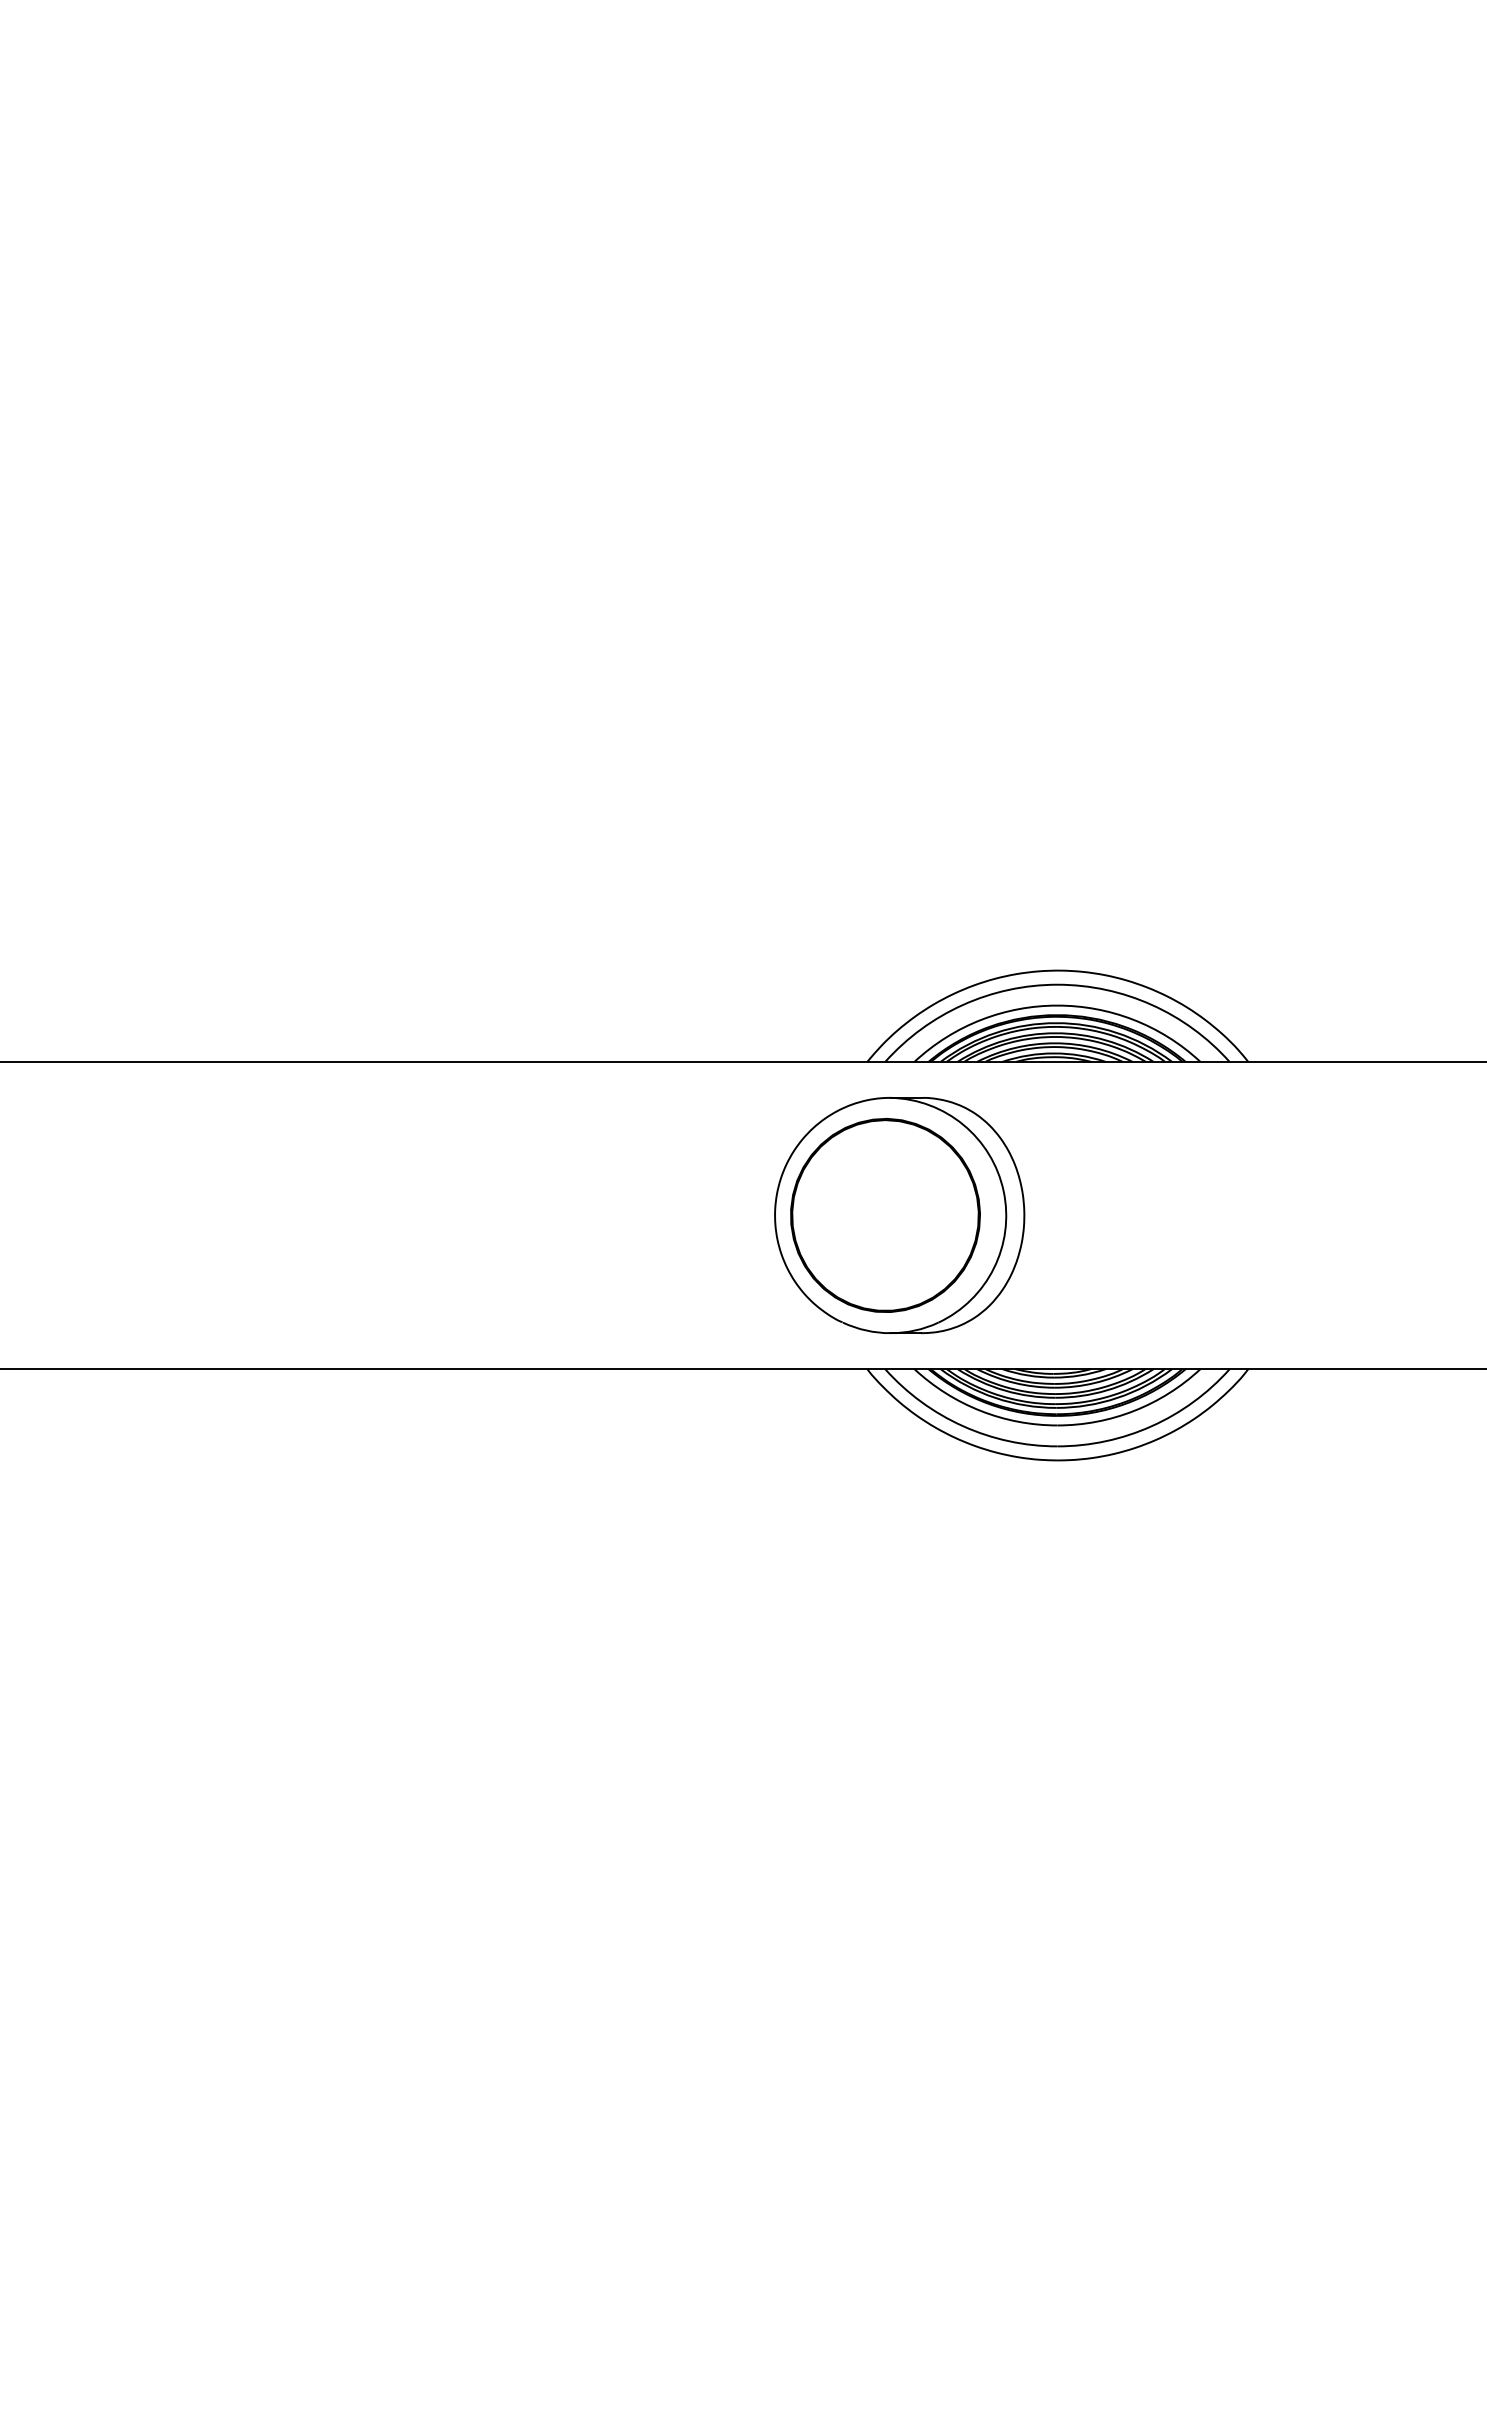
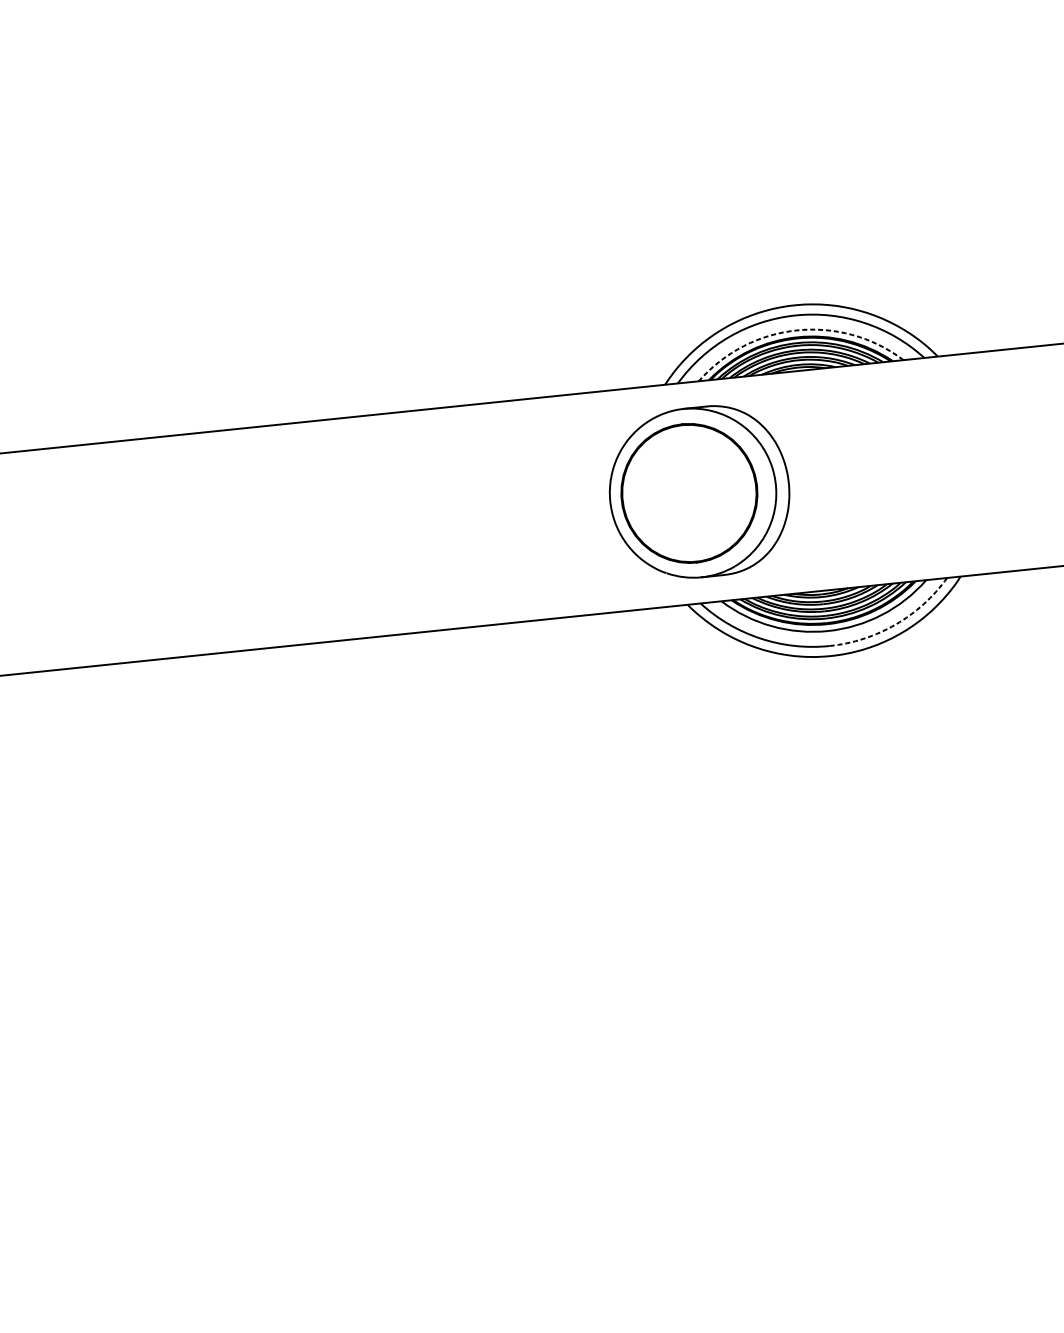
arc: (1057, 1005) -> (797, 330), solid -> dashed
arc: (1151, 1426) -> (895, 624), solid -> dashed

